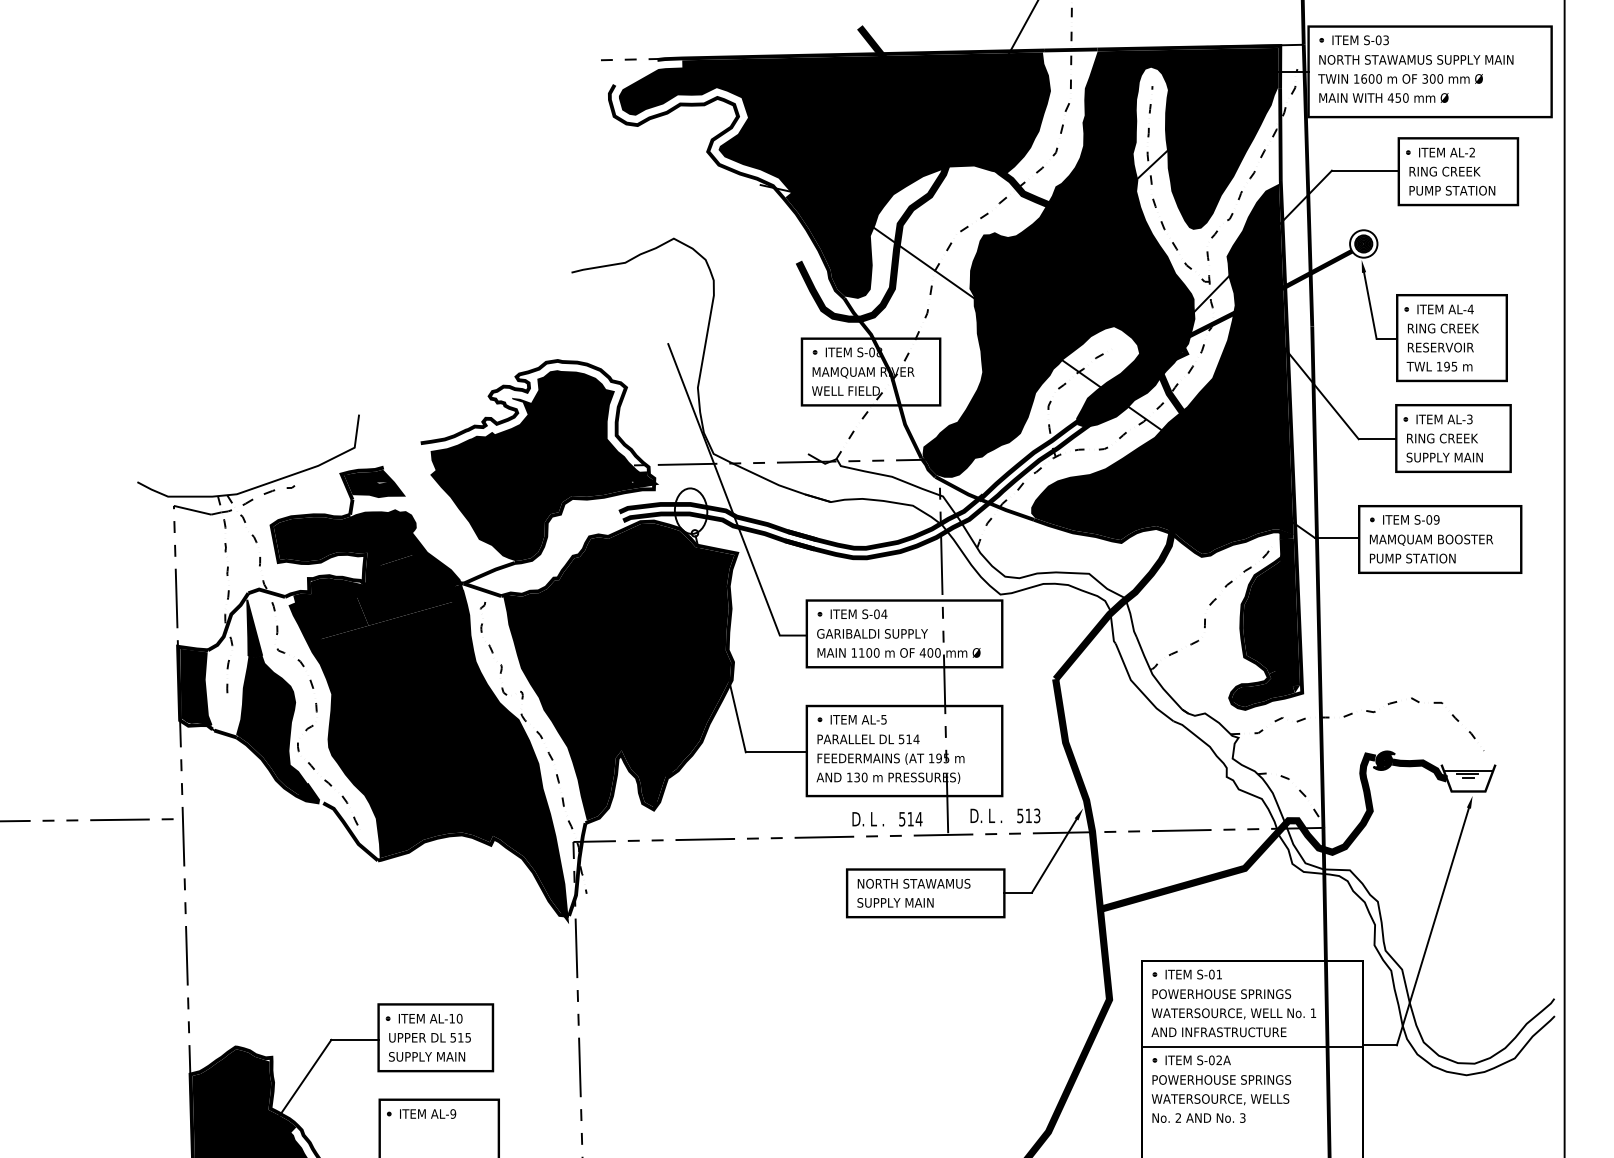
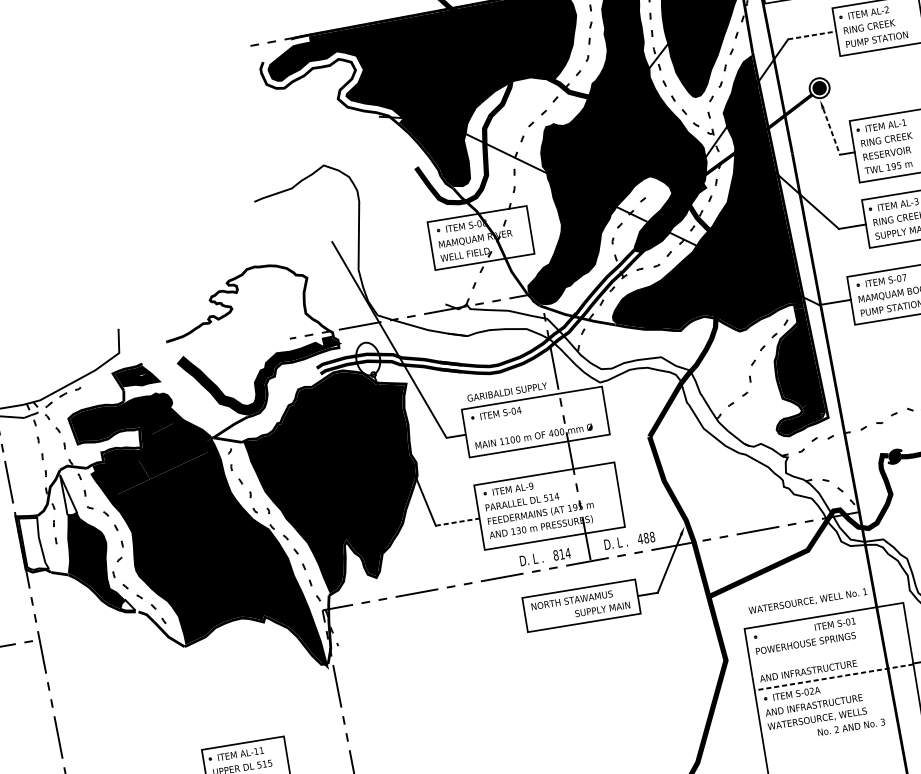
line: (1365, 170) -> (812, 35), solid -> dashed
line: (1370, 305) -> (831, 131), solid -> dashed
text: (1470, 309) -> (903, 122), AL-4 -> AL-1
fill: (535, 461) -> (250, 341), removed
text: (1436, 519) -> (904, 277), S-09 -> S-07
fill: (254, 628) -> (68, 494), removed
text: (872, 633) -> (507, 391), moved
fill: (196, 686) -> (33, 543), removed
text: (883, 719) -> (530, 486), AL-5 -> AL-9
line: (776, 752) -> (457, 522), solid -> dashed
fill: (309, 792) -> (127, 605), removed
text: (1028, 815) -> (646, 537), 513 -> 488
text: (902, 818) -> (556, 554), 514 -> 814
text: (895, 902) -> (602, 609), moved
text: (1193, 974) -> (834, 624), moved
text: (1233, 1013) -> (807, 601), moved
text: (459, 1018) -> (261, 750), AL-10 -> AL-11
line: (1252, 1046) -> (834, 677), solid -> dashed
text: (1221, 1079) -> (815, 704), POWERHOUSE SPRINGS -> AND INFRASTRUCTURE
text: (1198, 1117) -> (851, 726), moved

